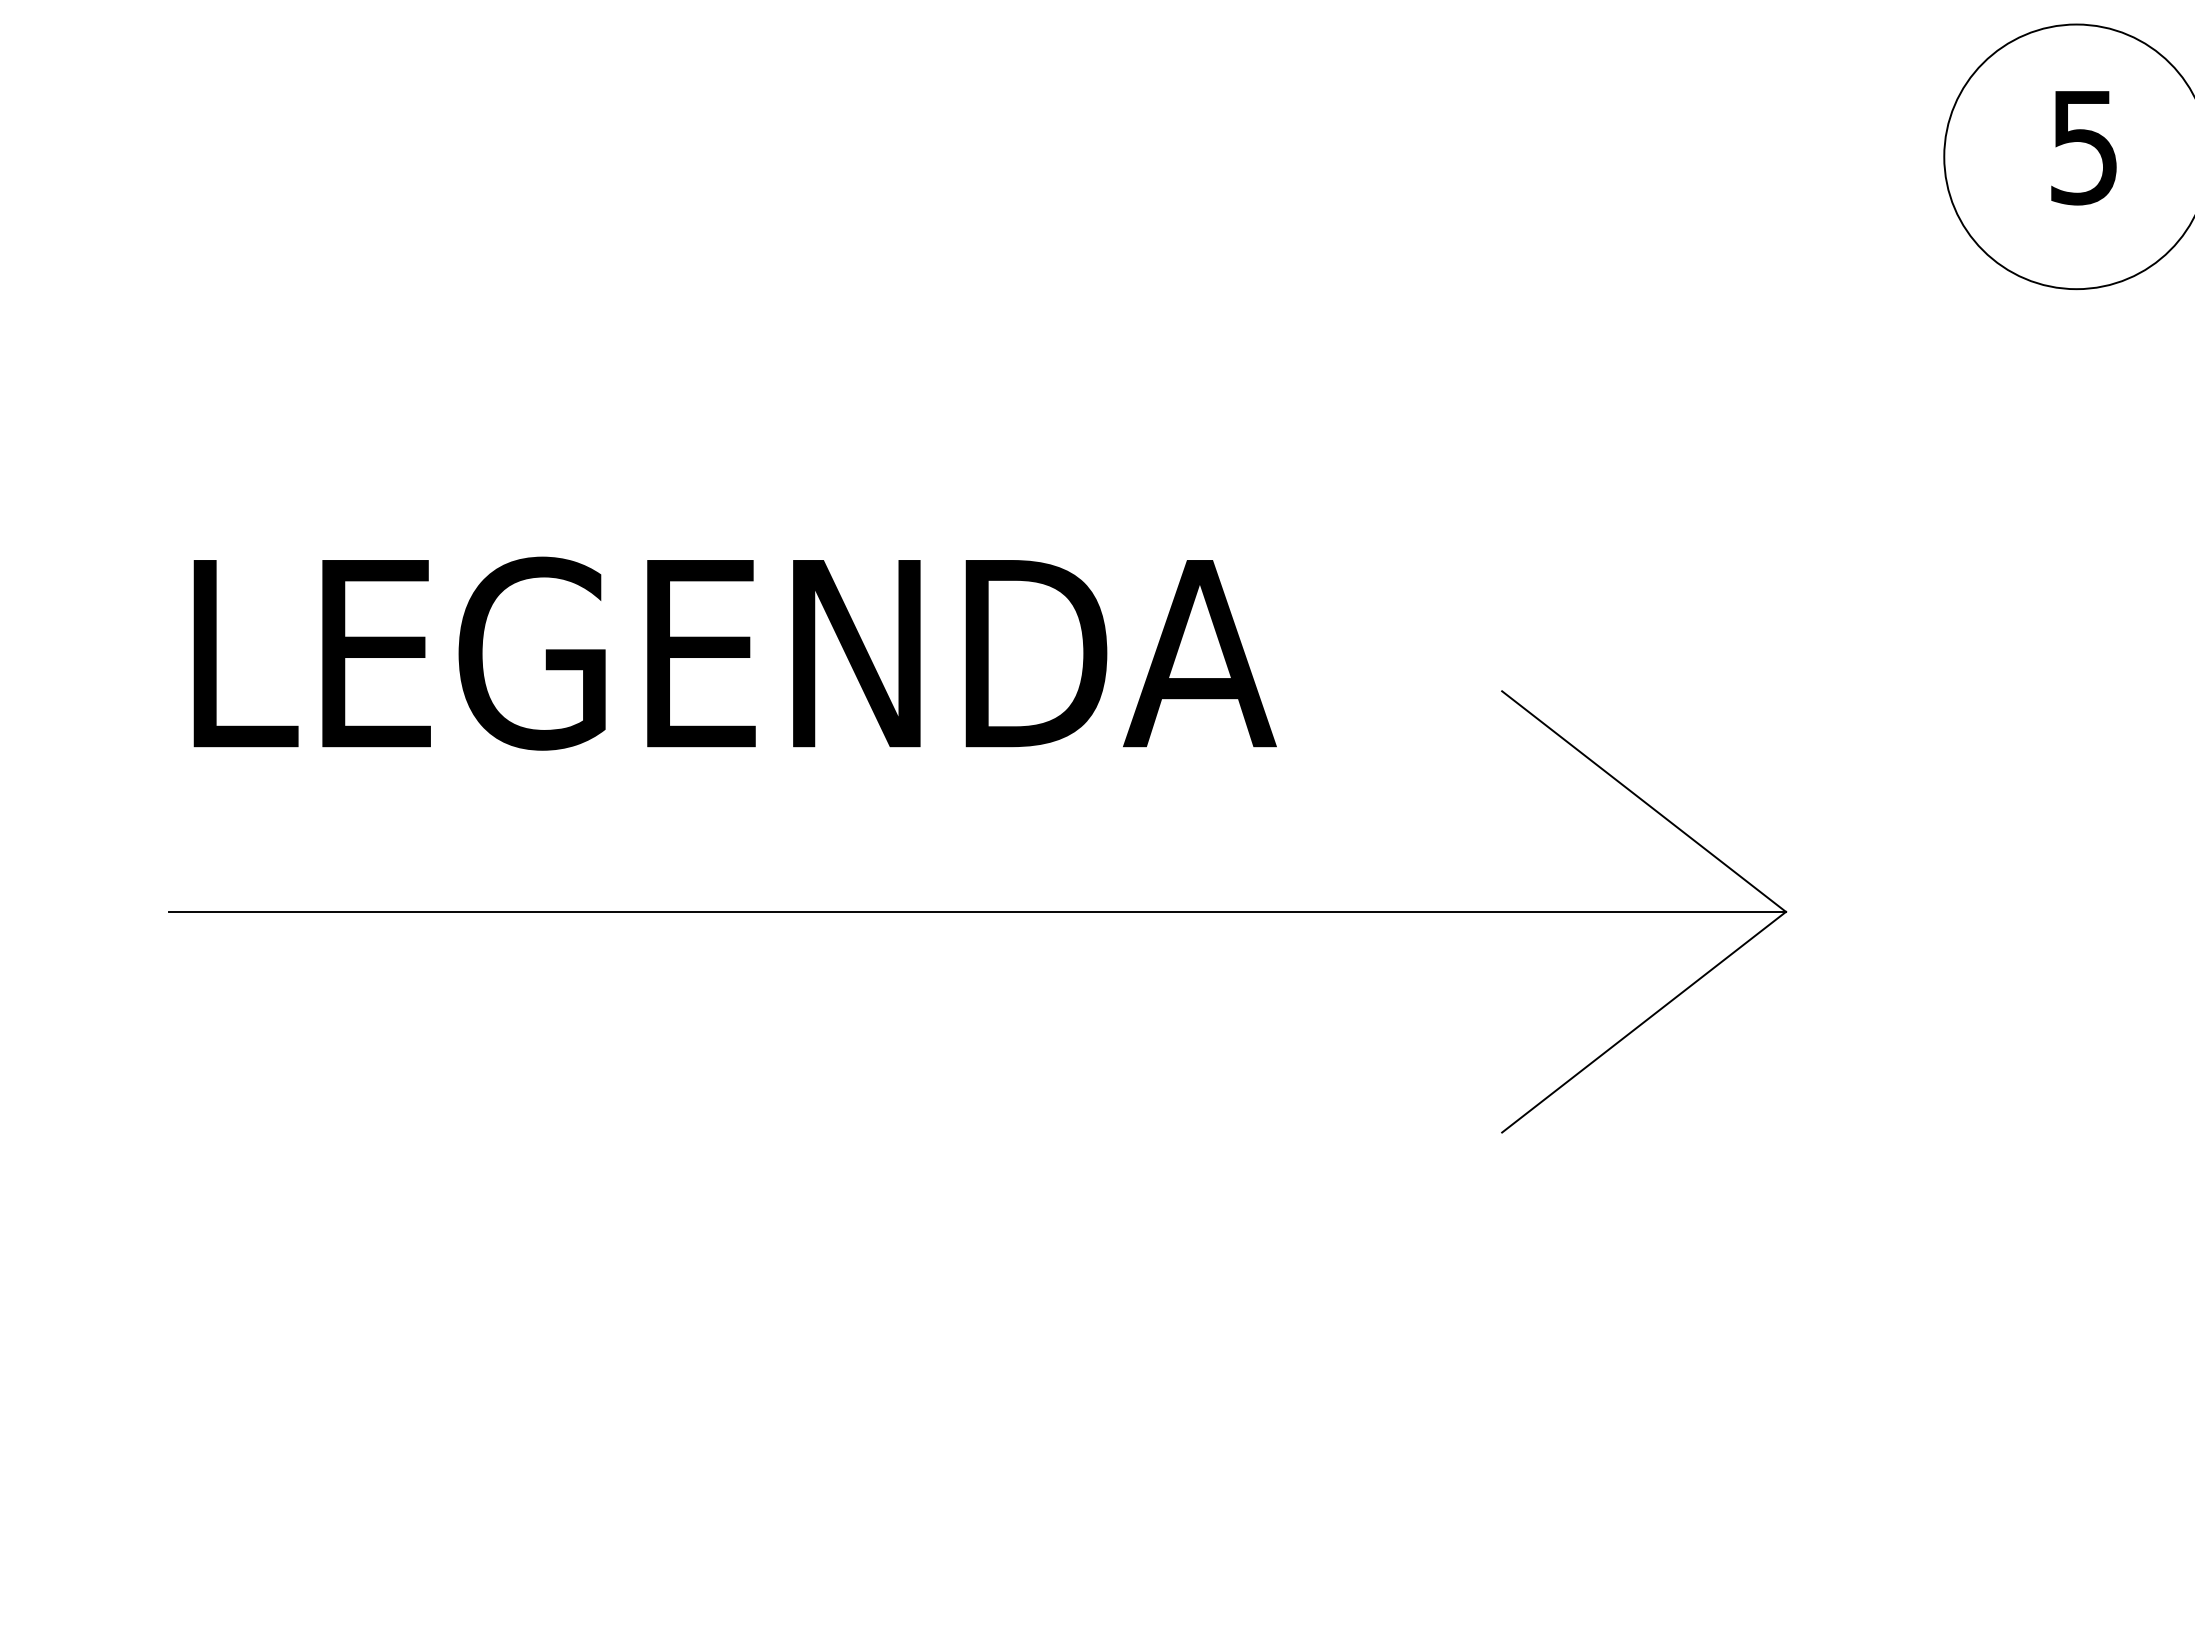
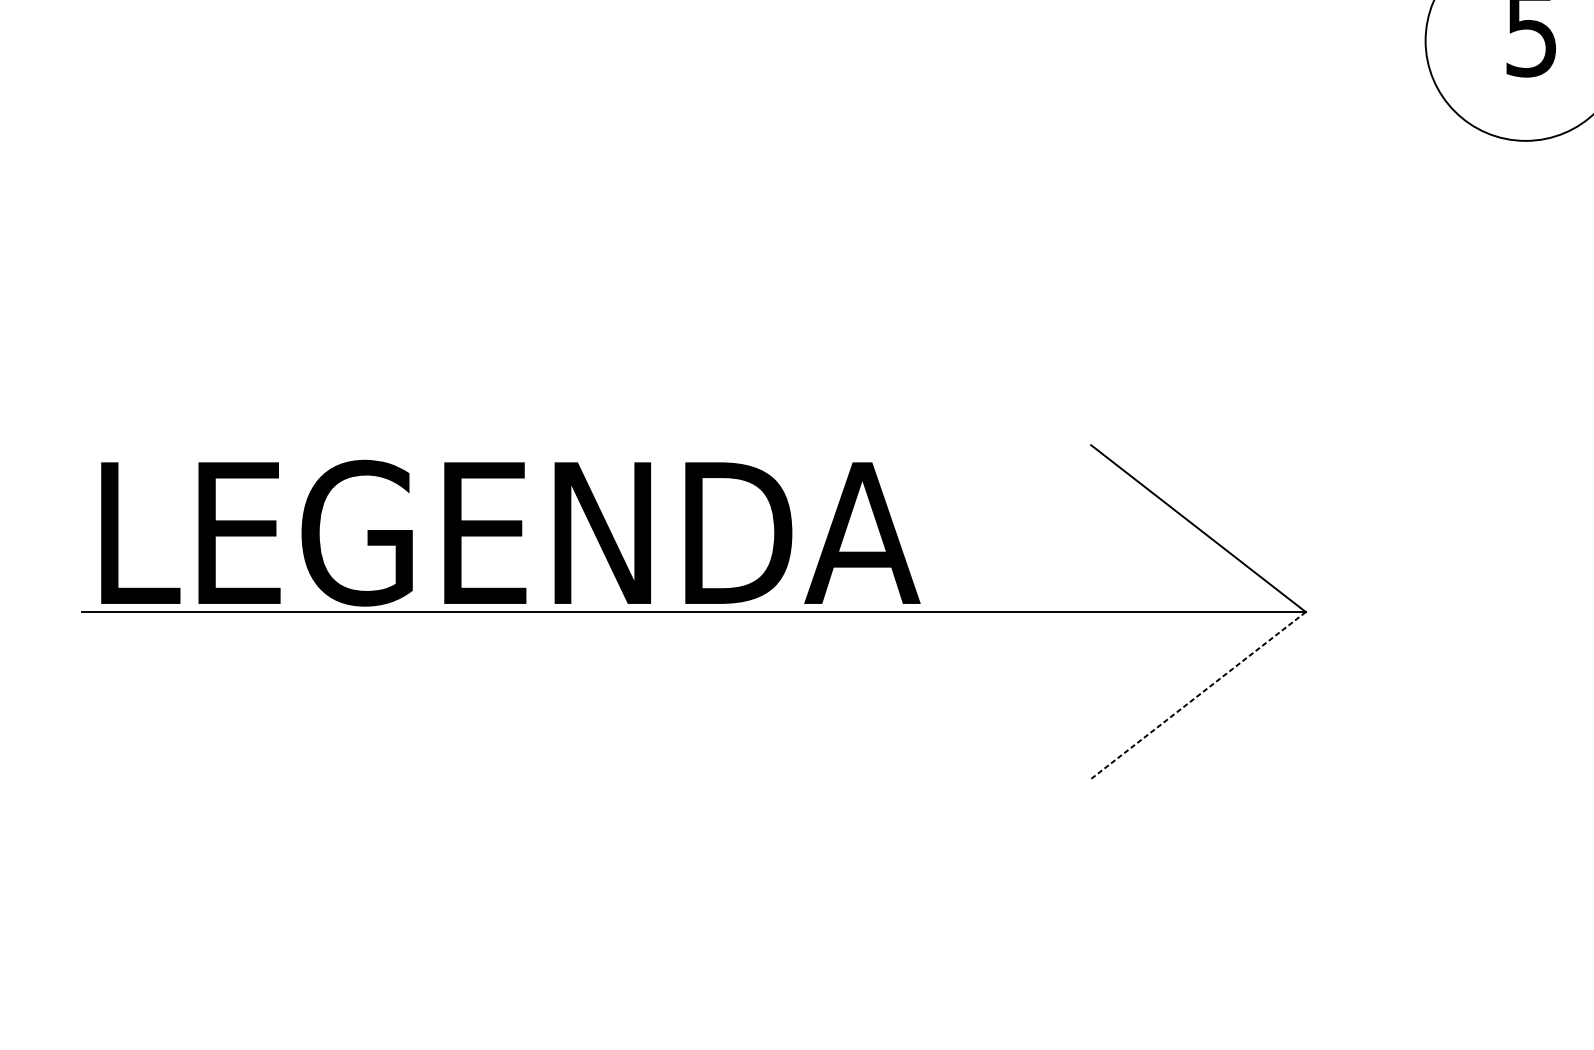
text: (734, 653) -> (510, 533), moved
line: (1644, 1022) -> (1198, 695), solid -> dashed

